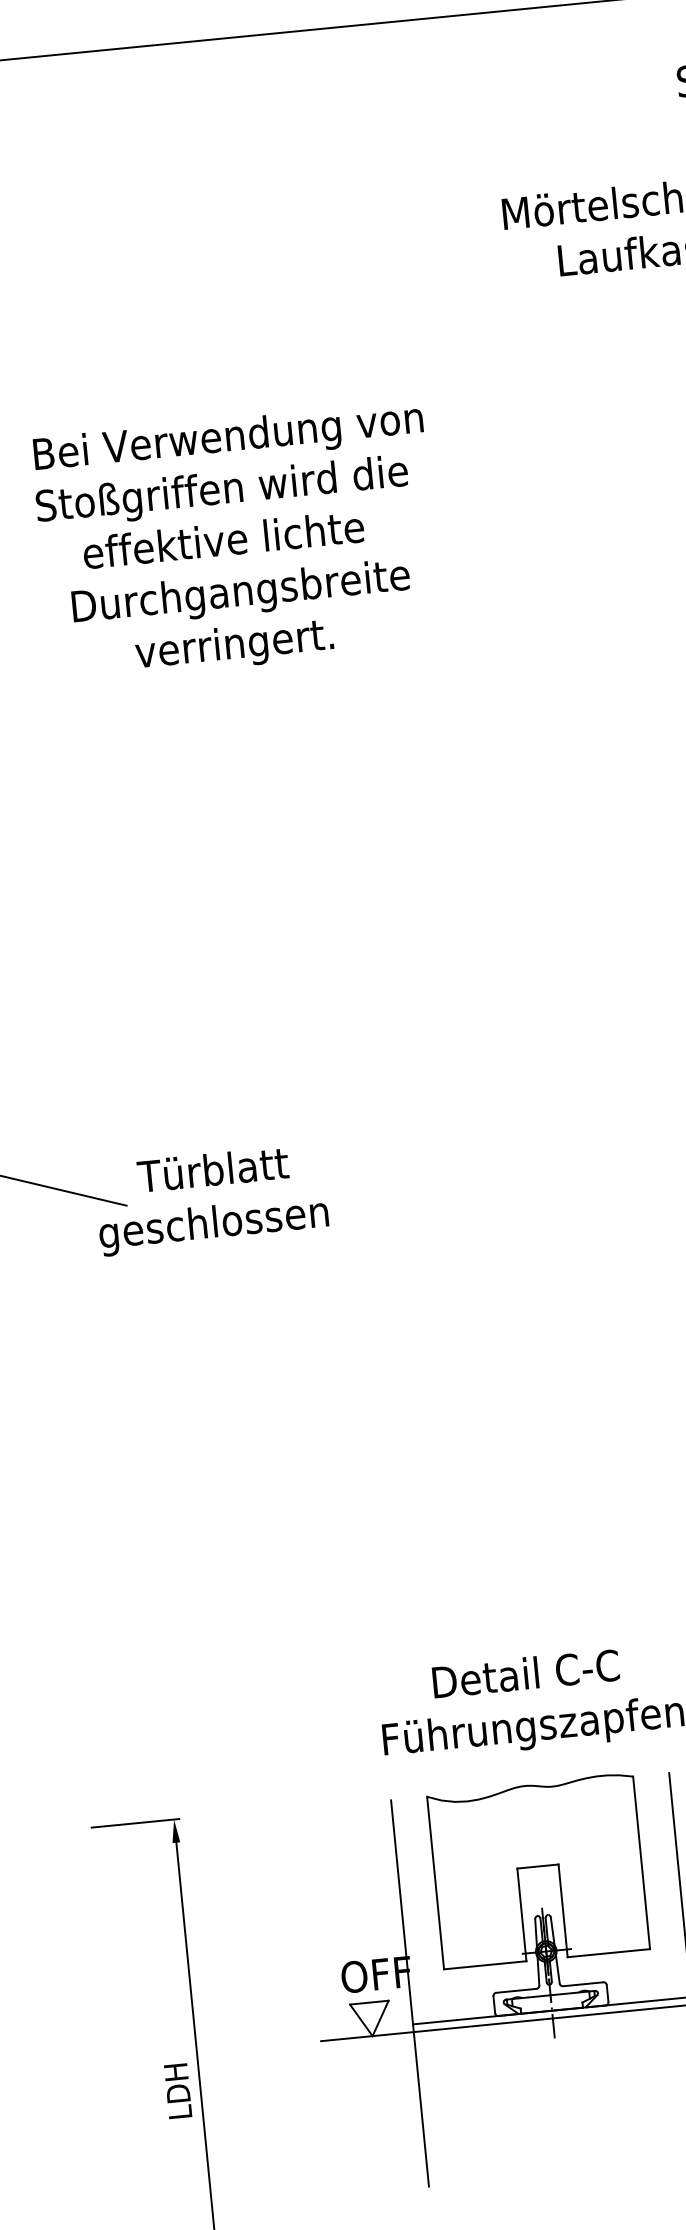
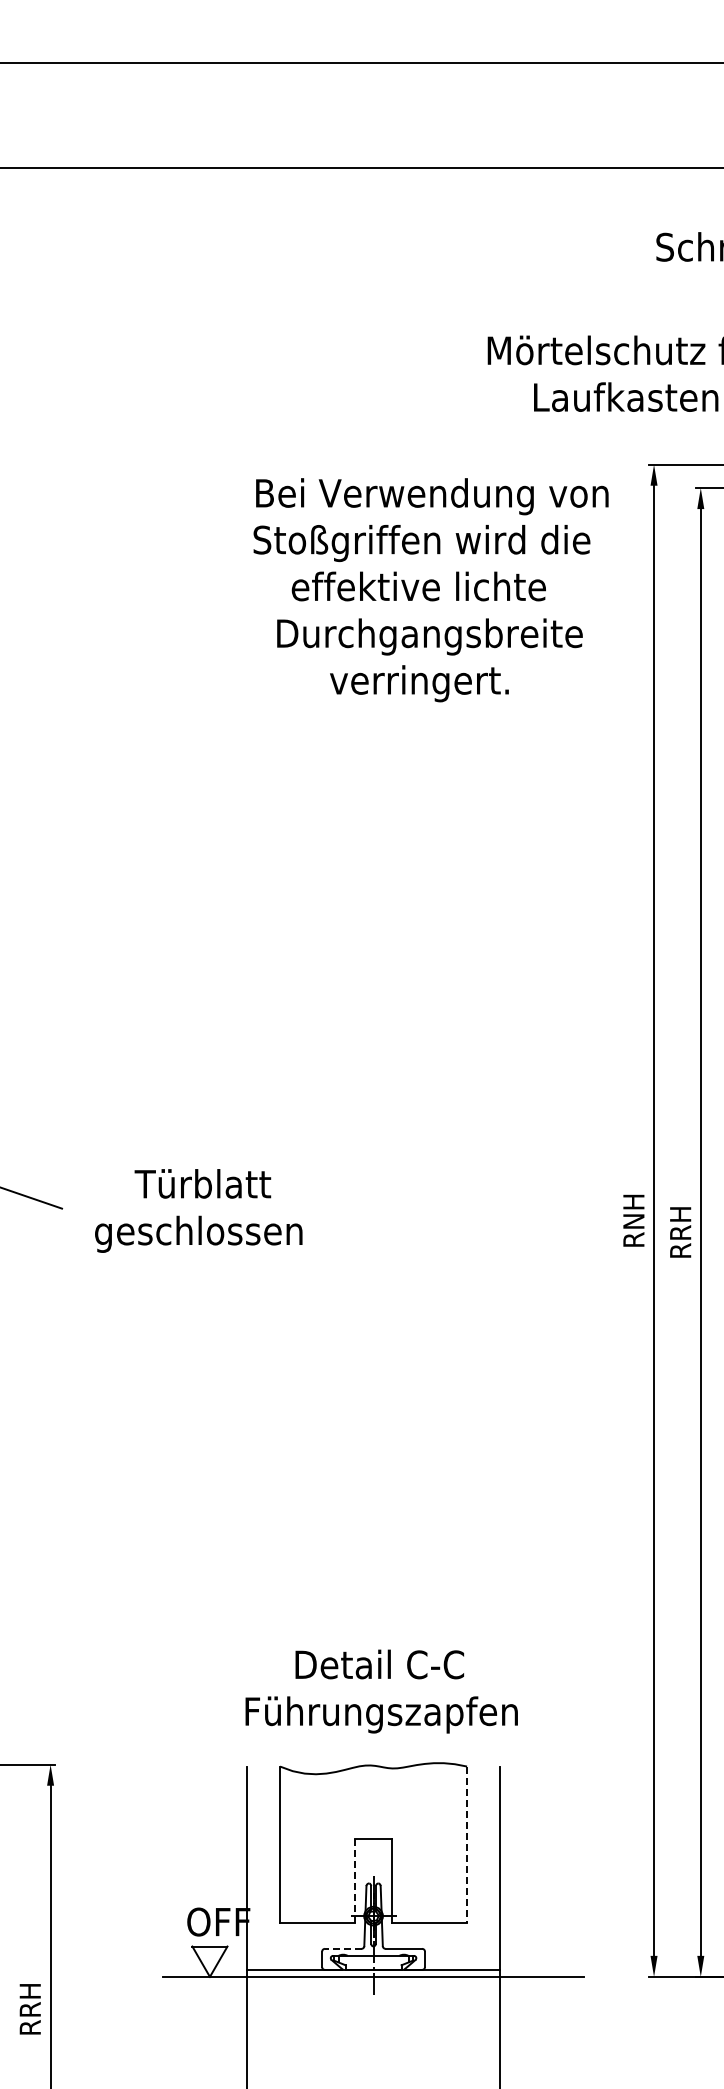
text: (236, 542) -> (430, 590), moved
text: (211, 1199) -> (198, 1210), moved
line: (642, 1863) -> (467, 1845), solid -> dashed
line: (521, 1915) -> (354, 1881), solid -> dashed
line: (515, 1990) -> (342, 1948), solid -> dashed
text: (177, 2091) -> (29, 2009), LDH -> RRH

